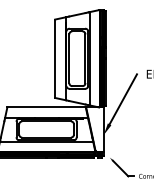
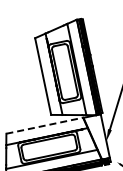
line: (47, 107) -> (45, 125), solid -> dashed

